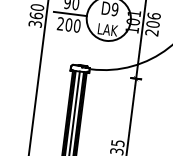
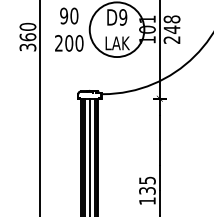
line: (69, 13) -> (68, 29), removed
text: (153, 20) -> (171, 24), 206 -> 248

